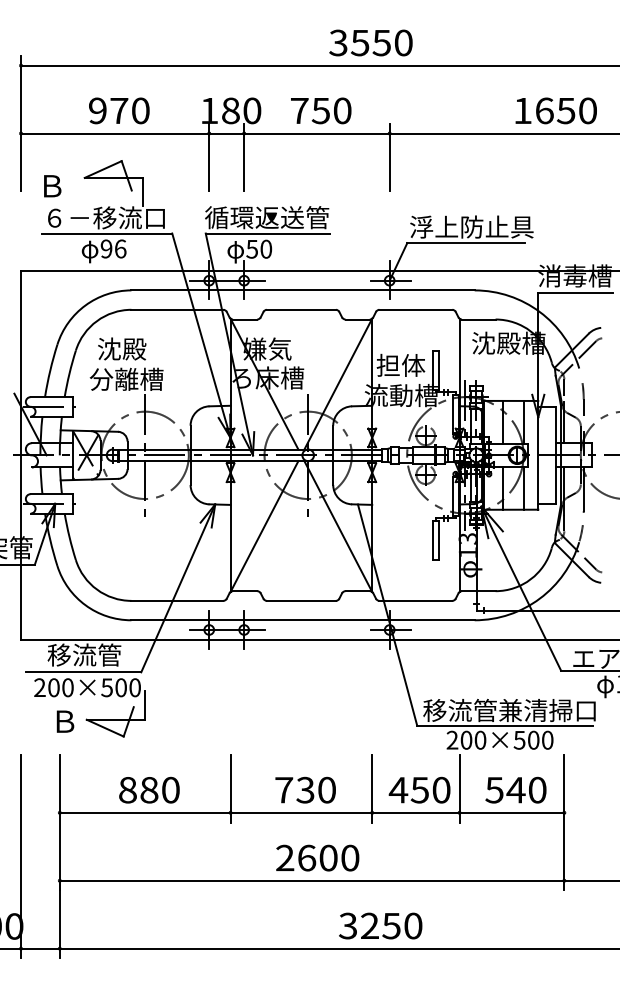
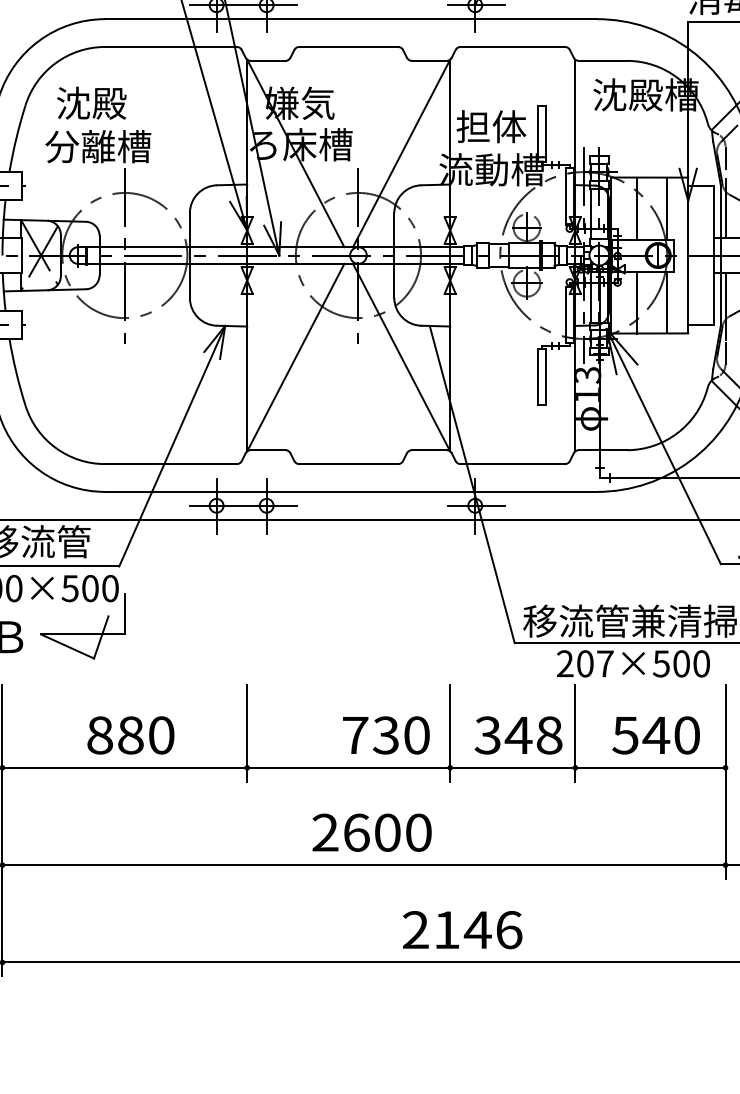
text: (480, 739) -> (605, 662), 200×500 -> 207×500
text: (305, 789) -> (386, 734), moved
text: (419, 789) -> (517, 734), 450 -> 348
text: (380, 925) -> (462, 929), 3250 -> 2146

